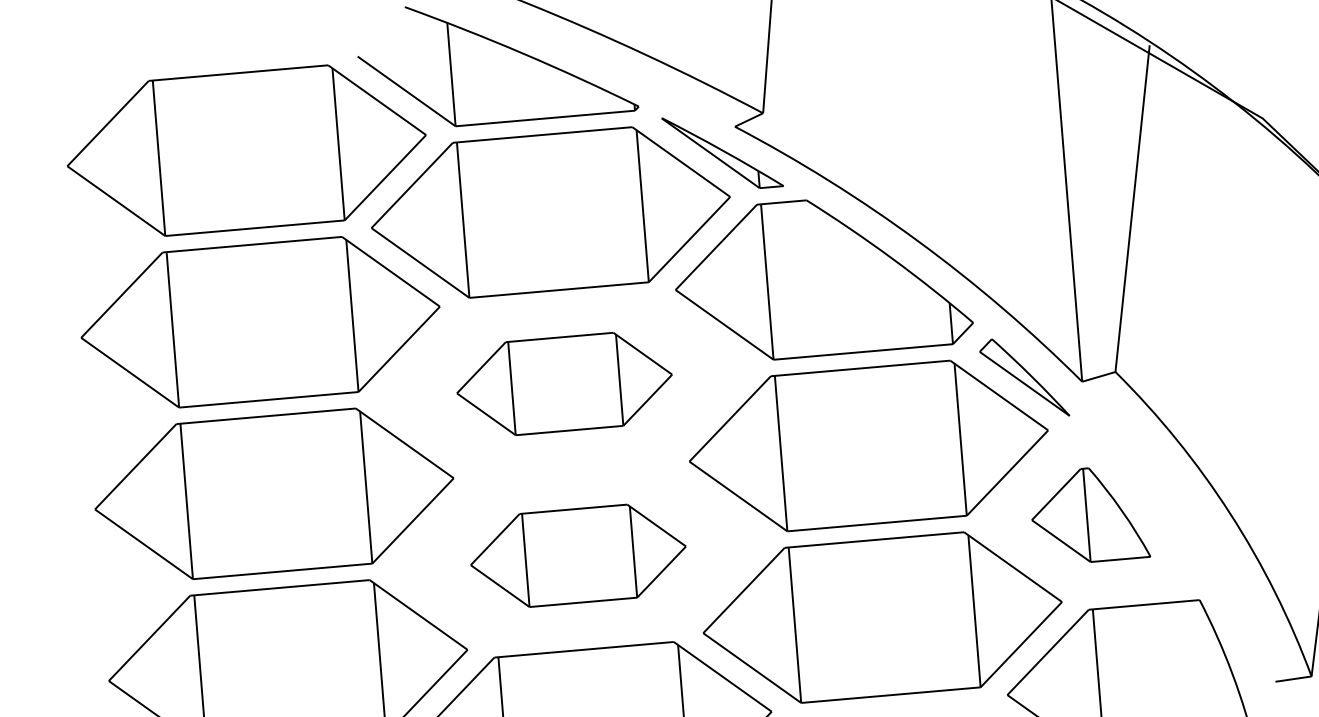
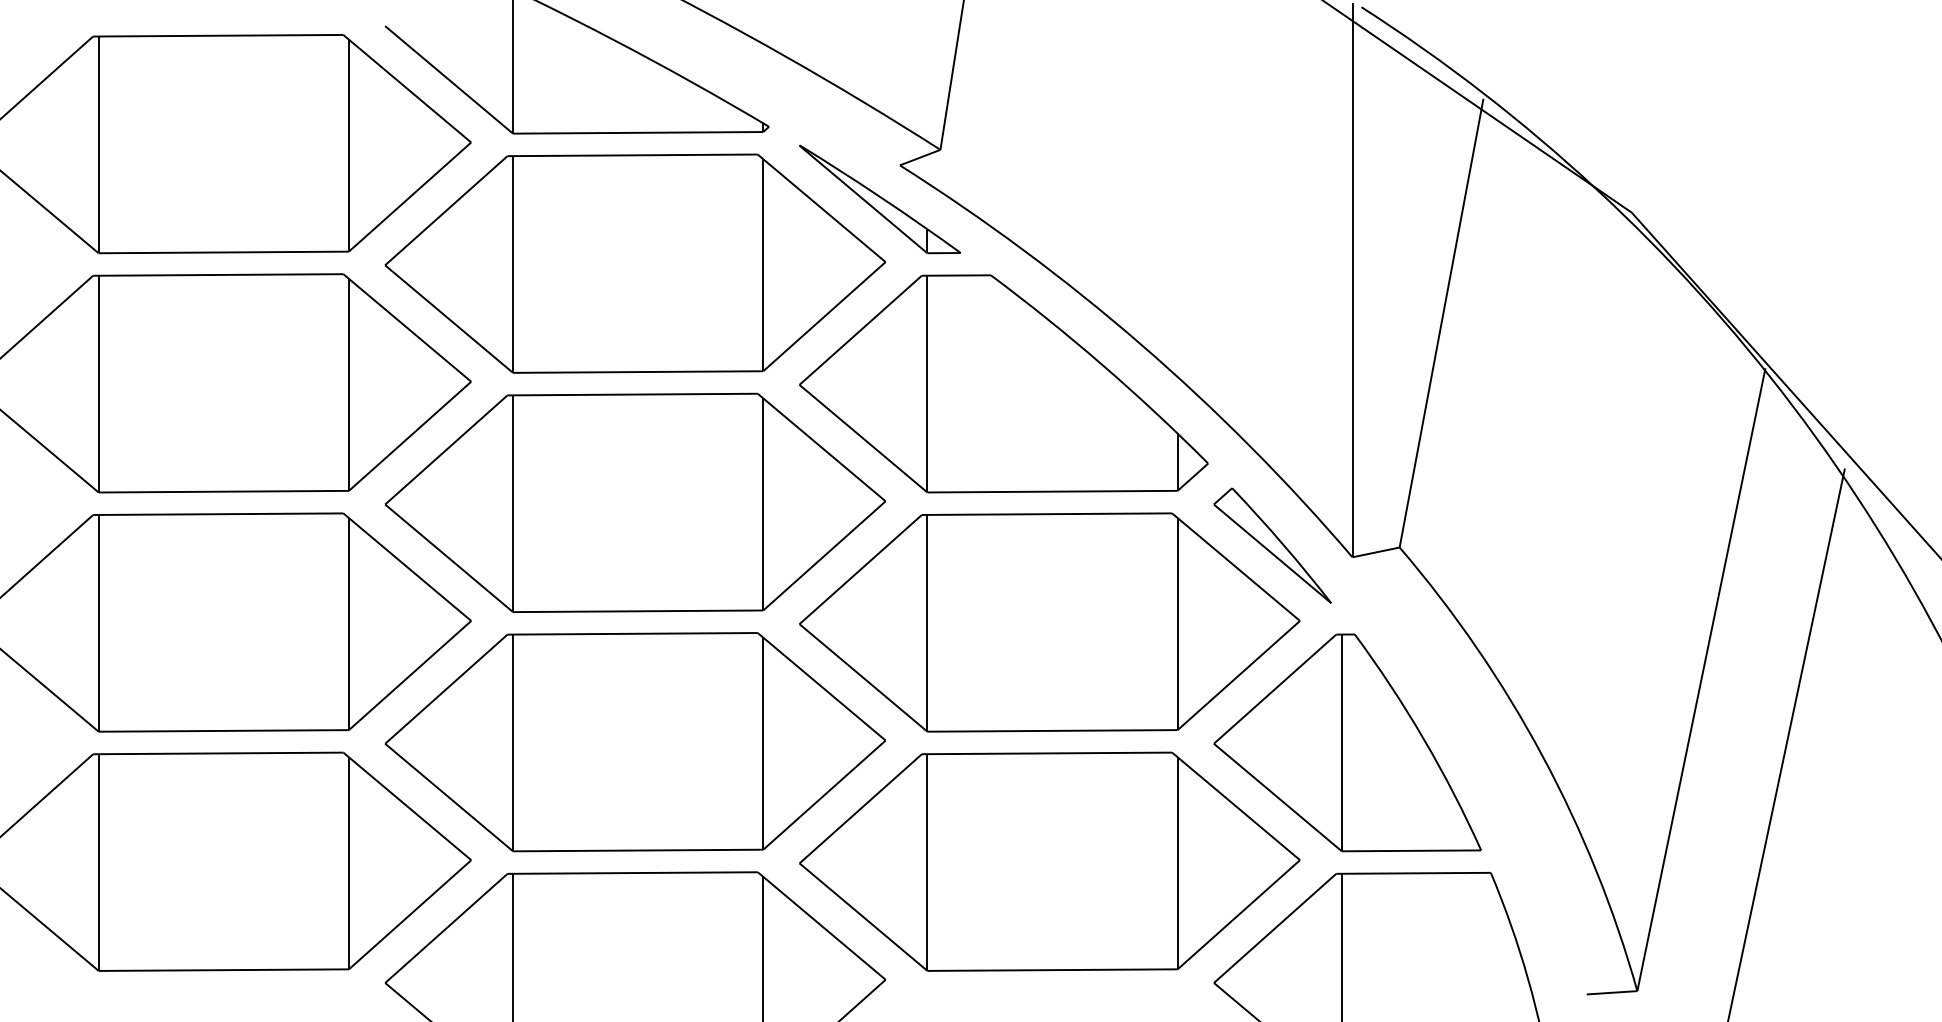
part: (564, 383) -> (634, 502), size x1.67
part: (1089, 514) -> (1347, 742), size x1.67
part: (577, 556) -> (634, 742), size x1.67

